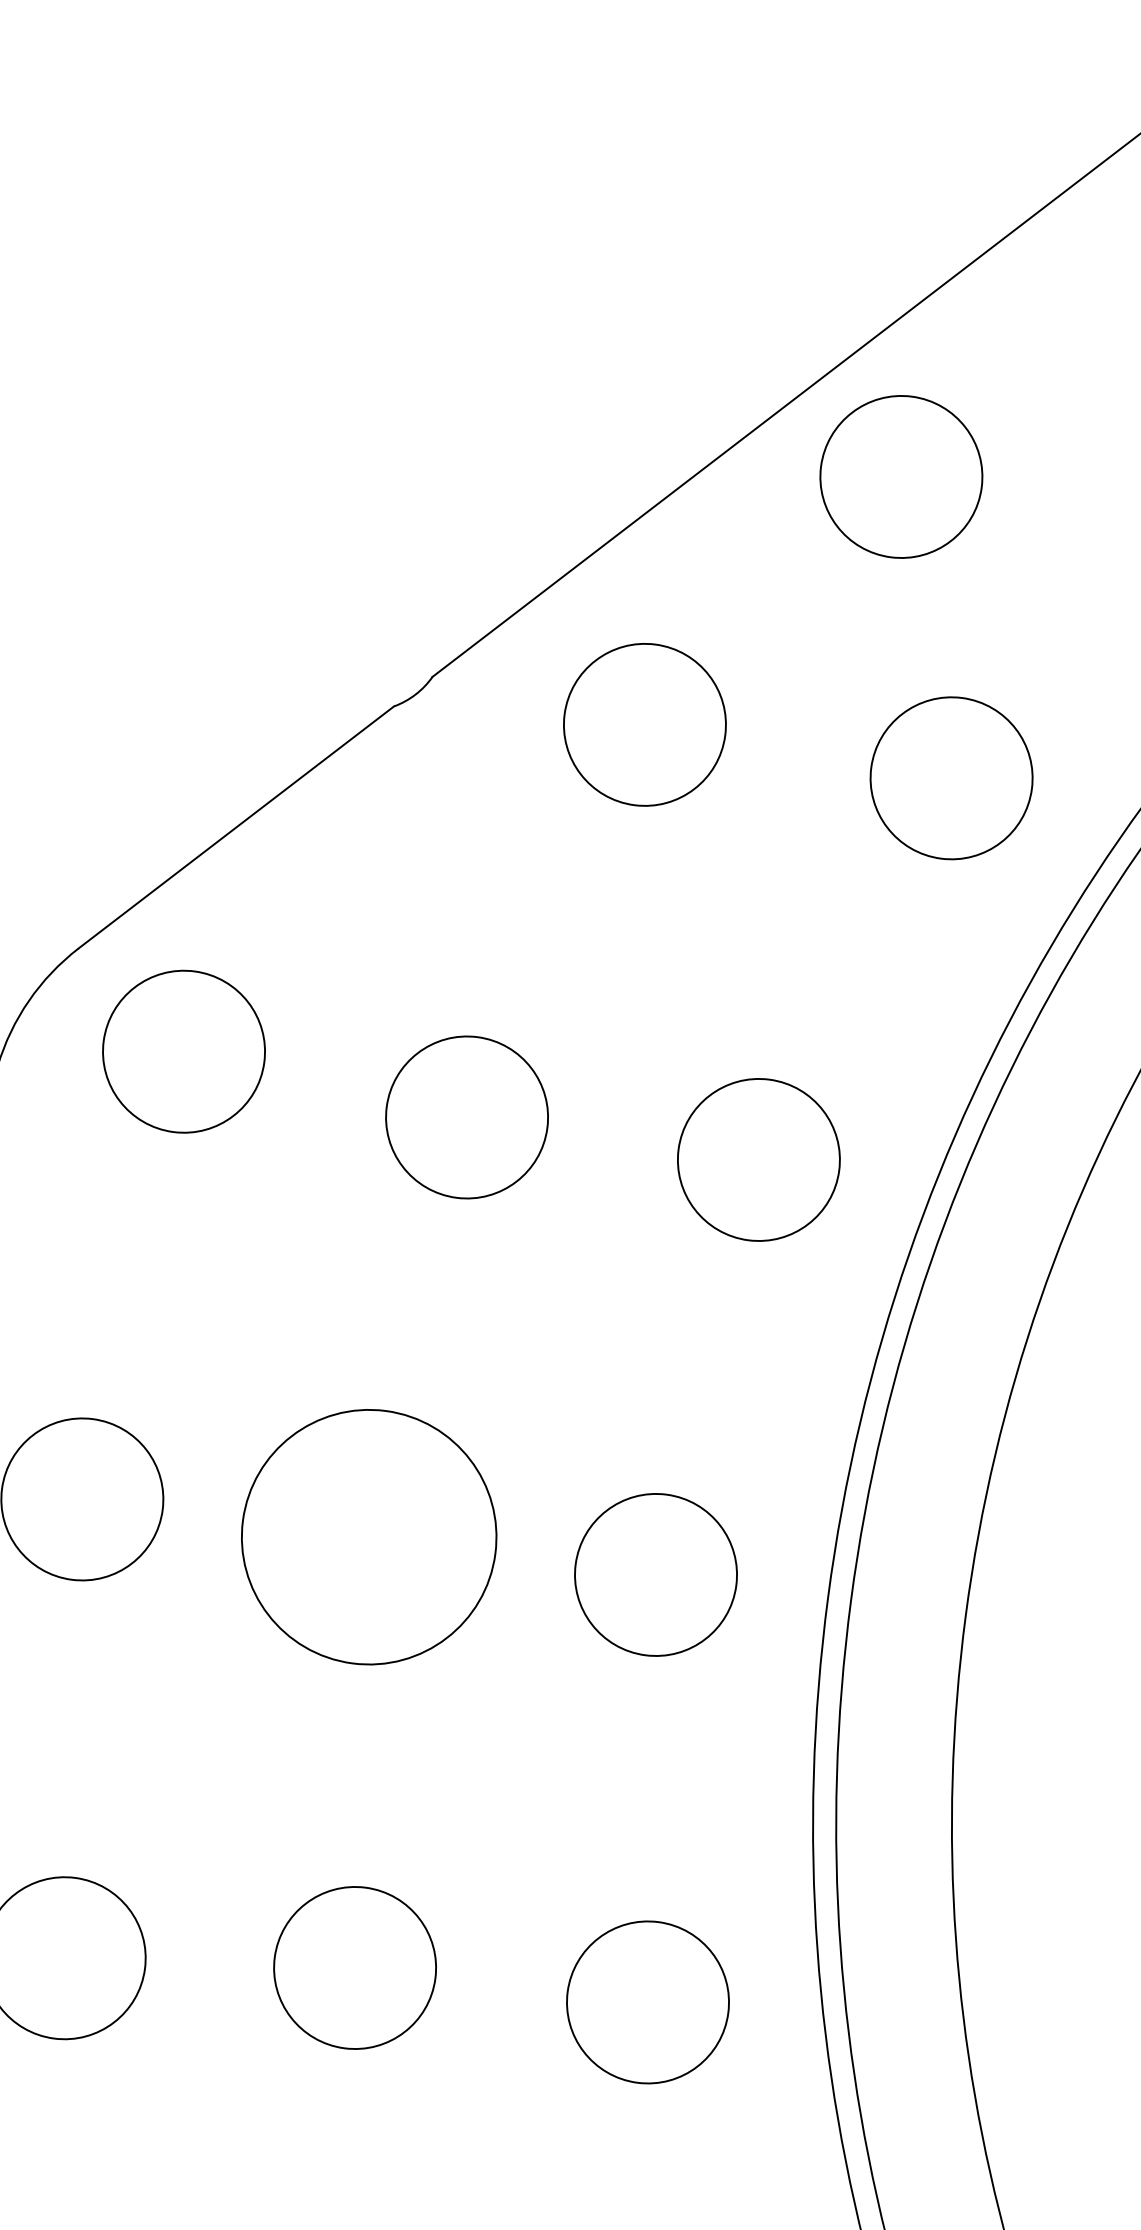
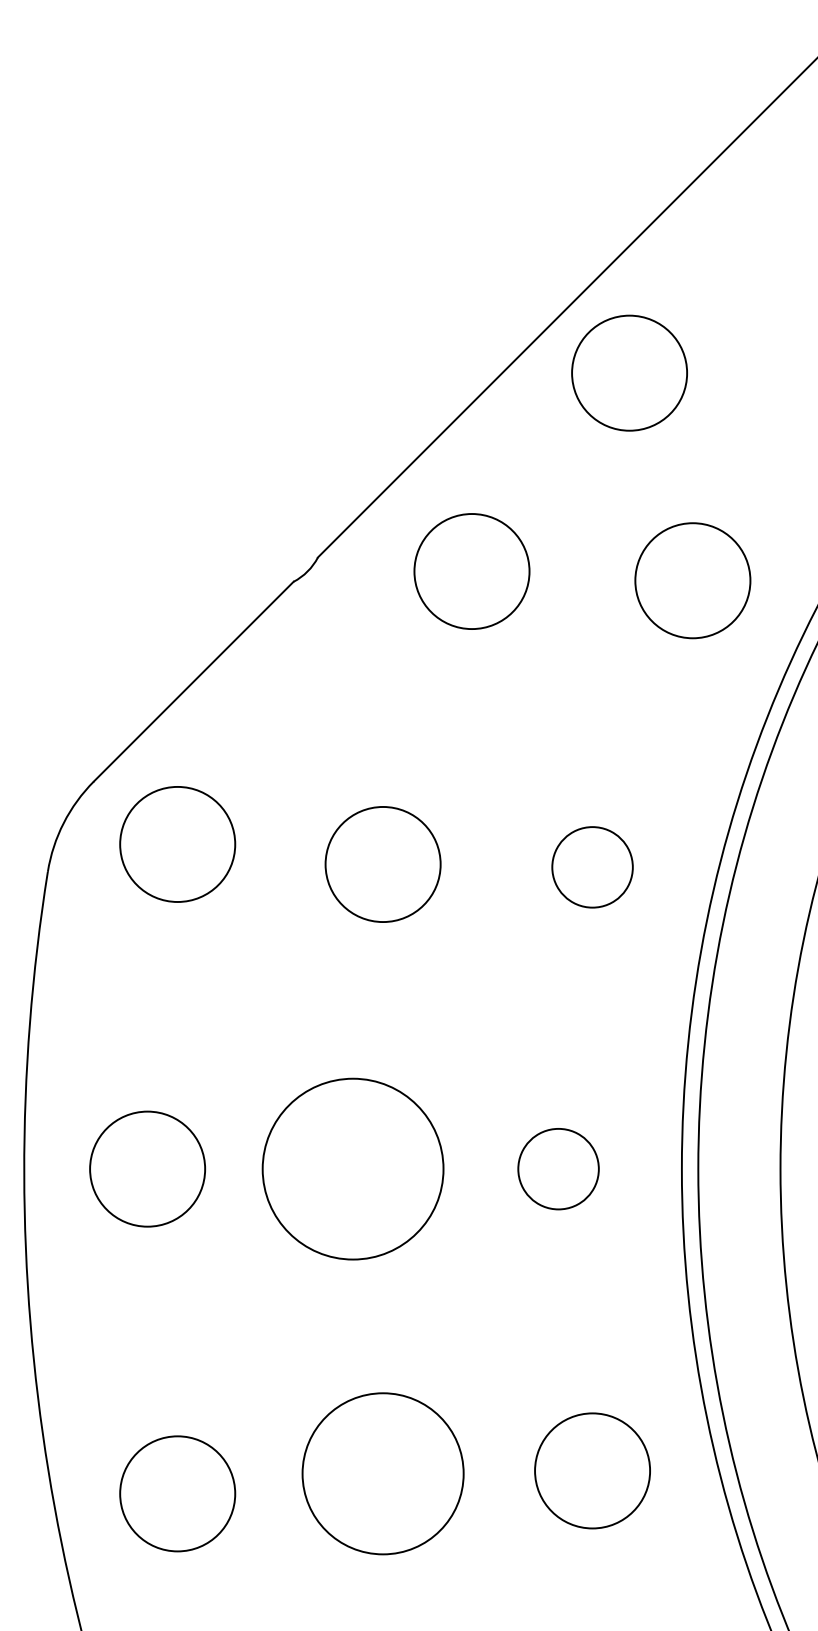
circle: (758, 1158) -> (592, 866), size x0.7
circle: (656, 1574) -> (558, 1168), size x0.7
circle: (354, 1967) -> (382, 1473), size x1.4

